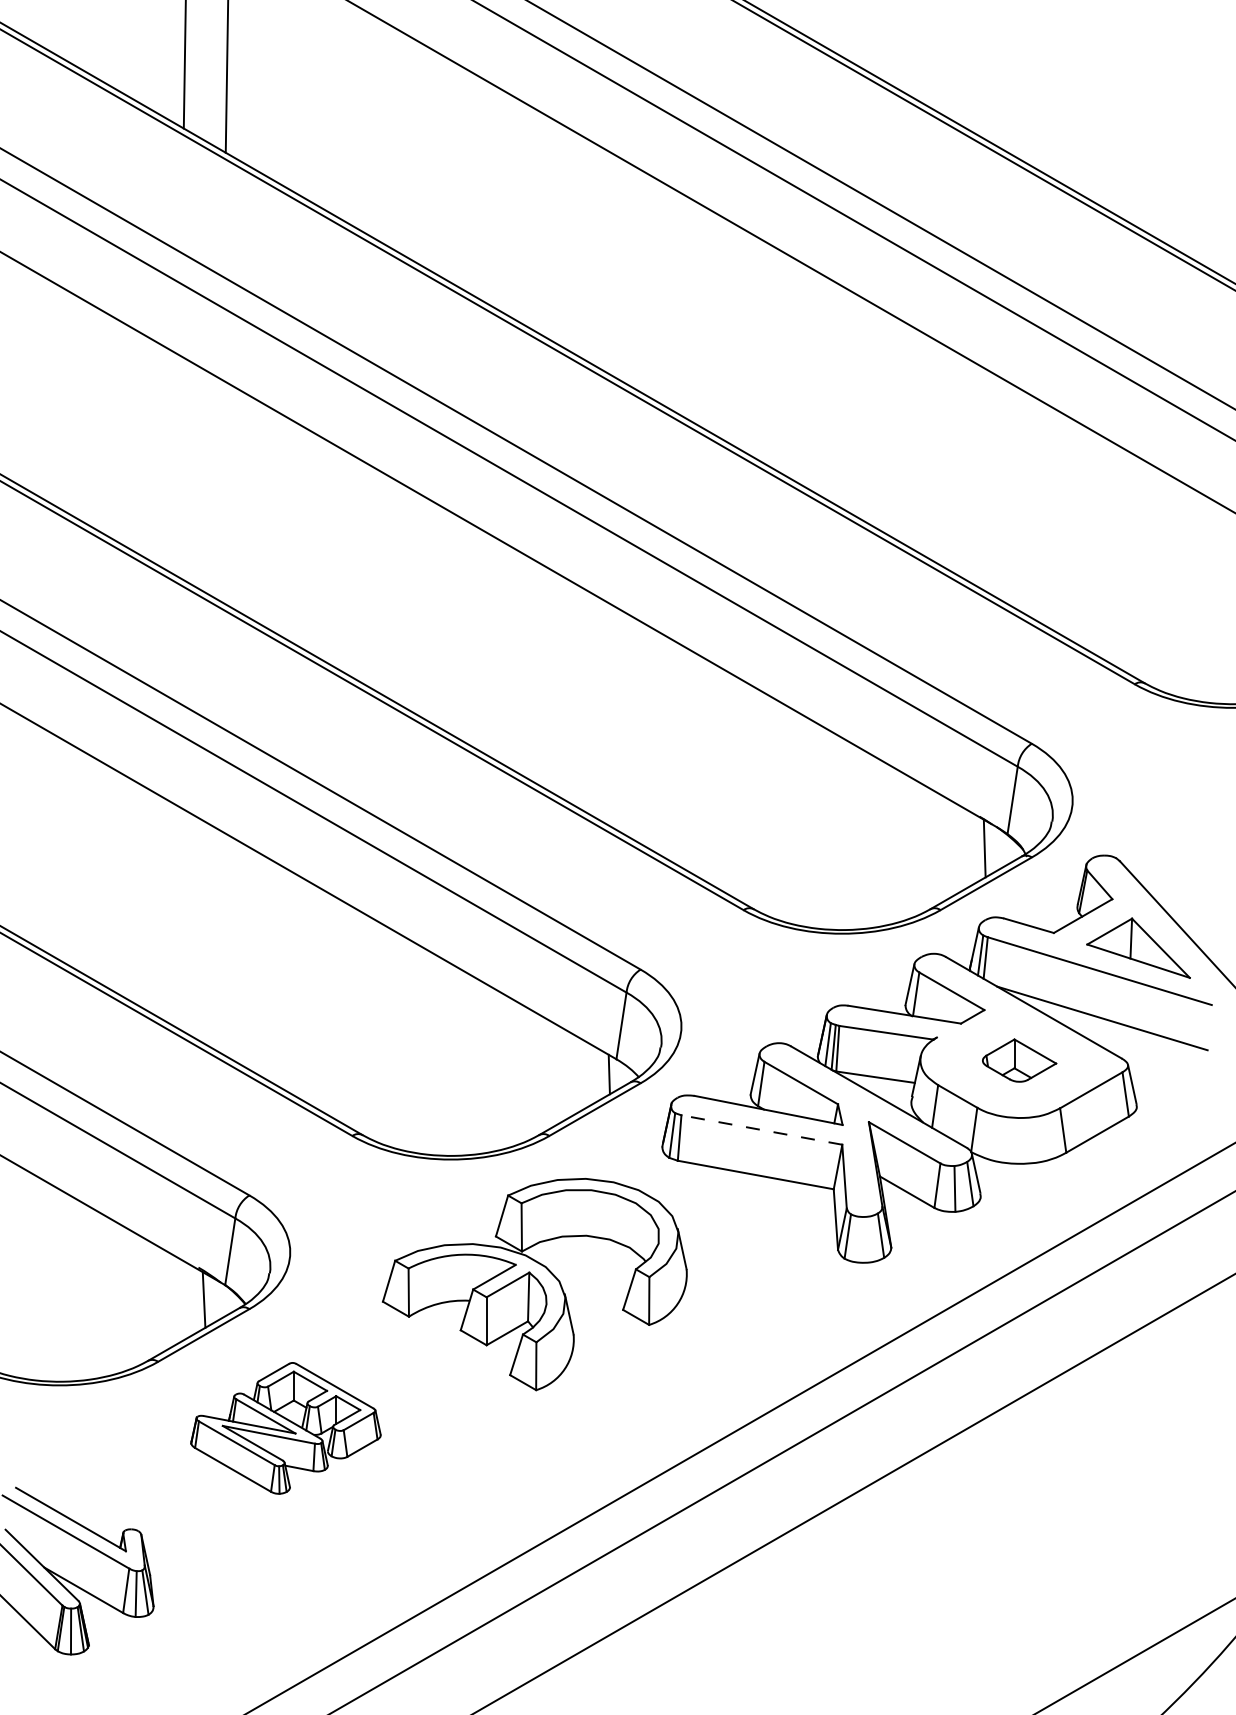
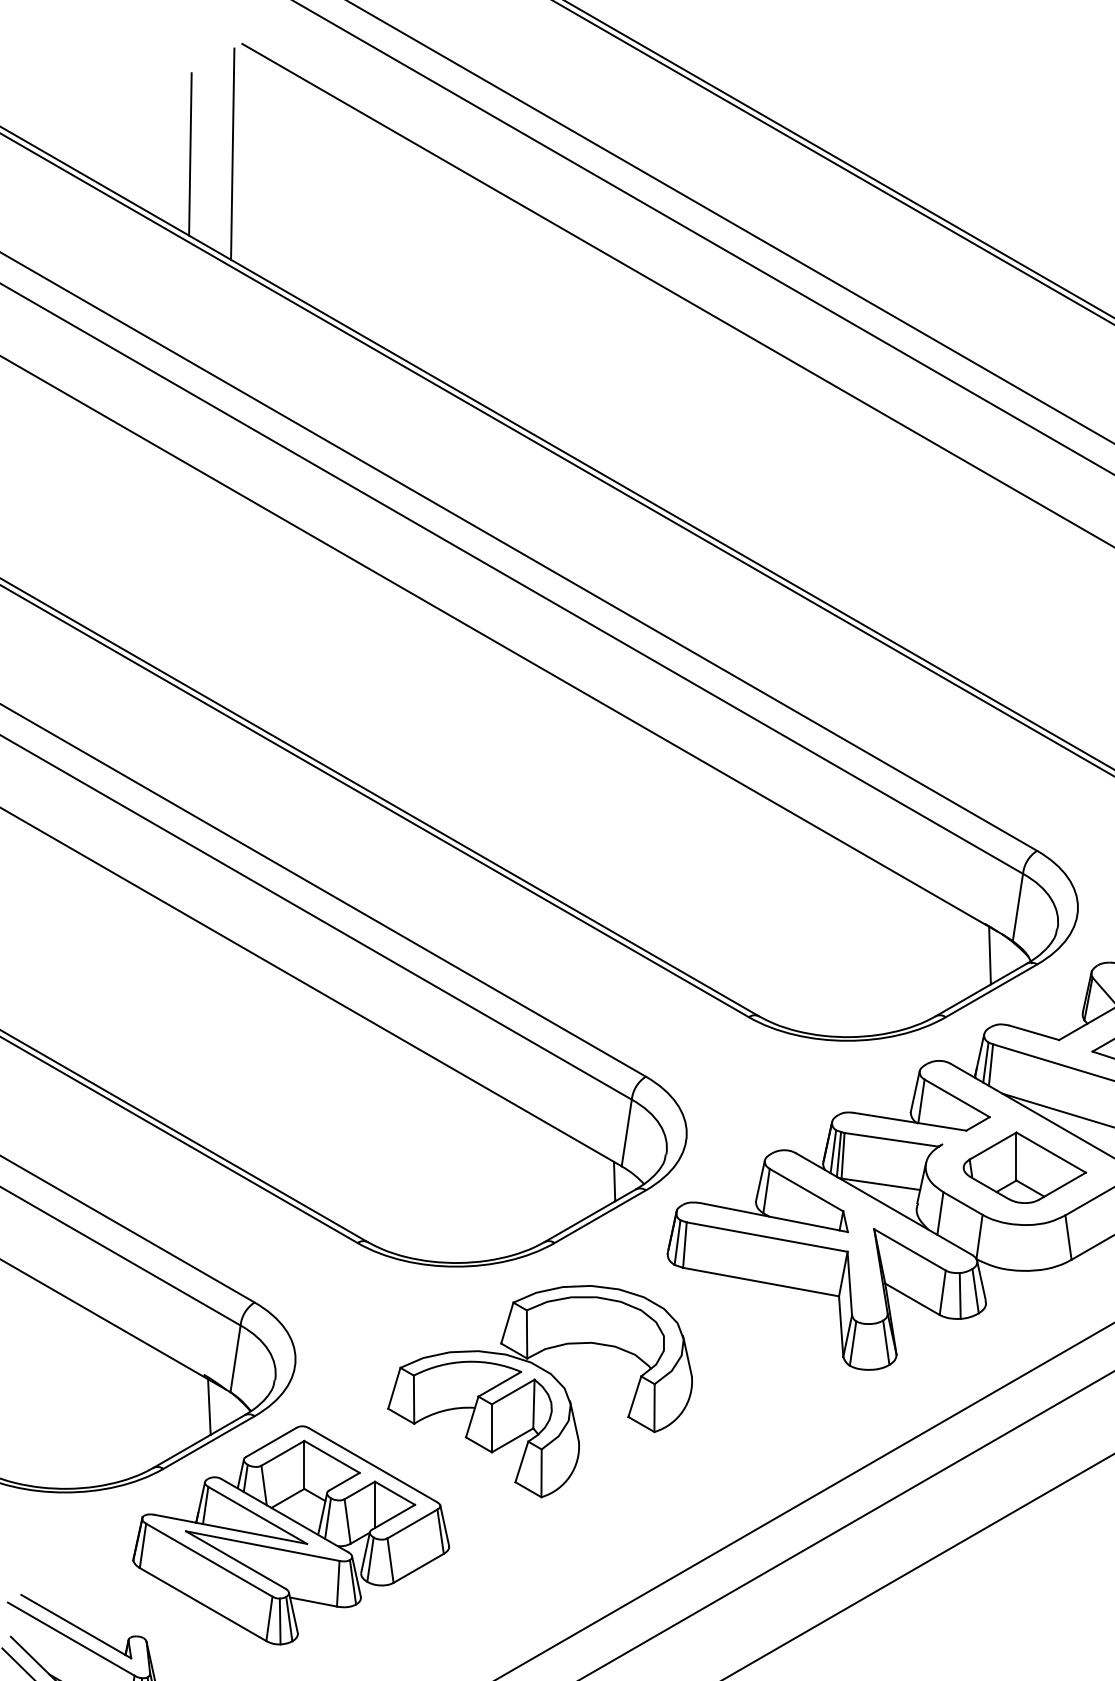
part: (1019, 1060) -> (1024, 1167), size x1.67
line: (761, 1130) -> (766, 1237), dashed -> solid
part: (285, 1428) -> (290, 1535), size x1.67

